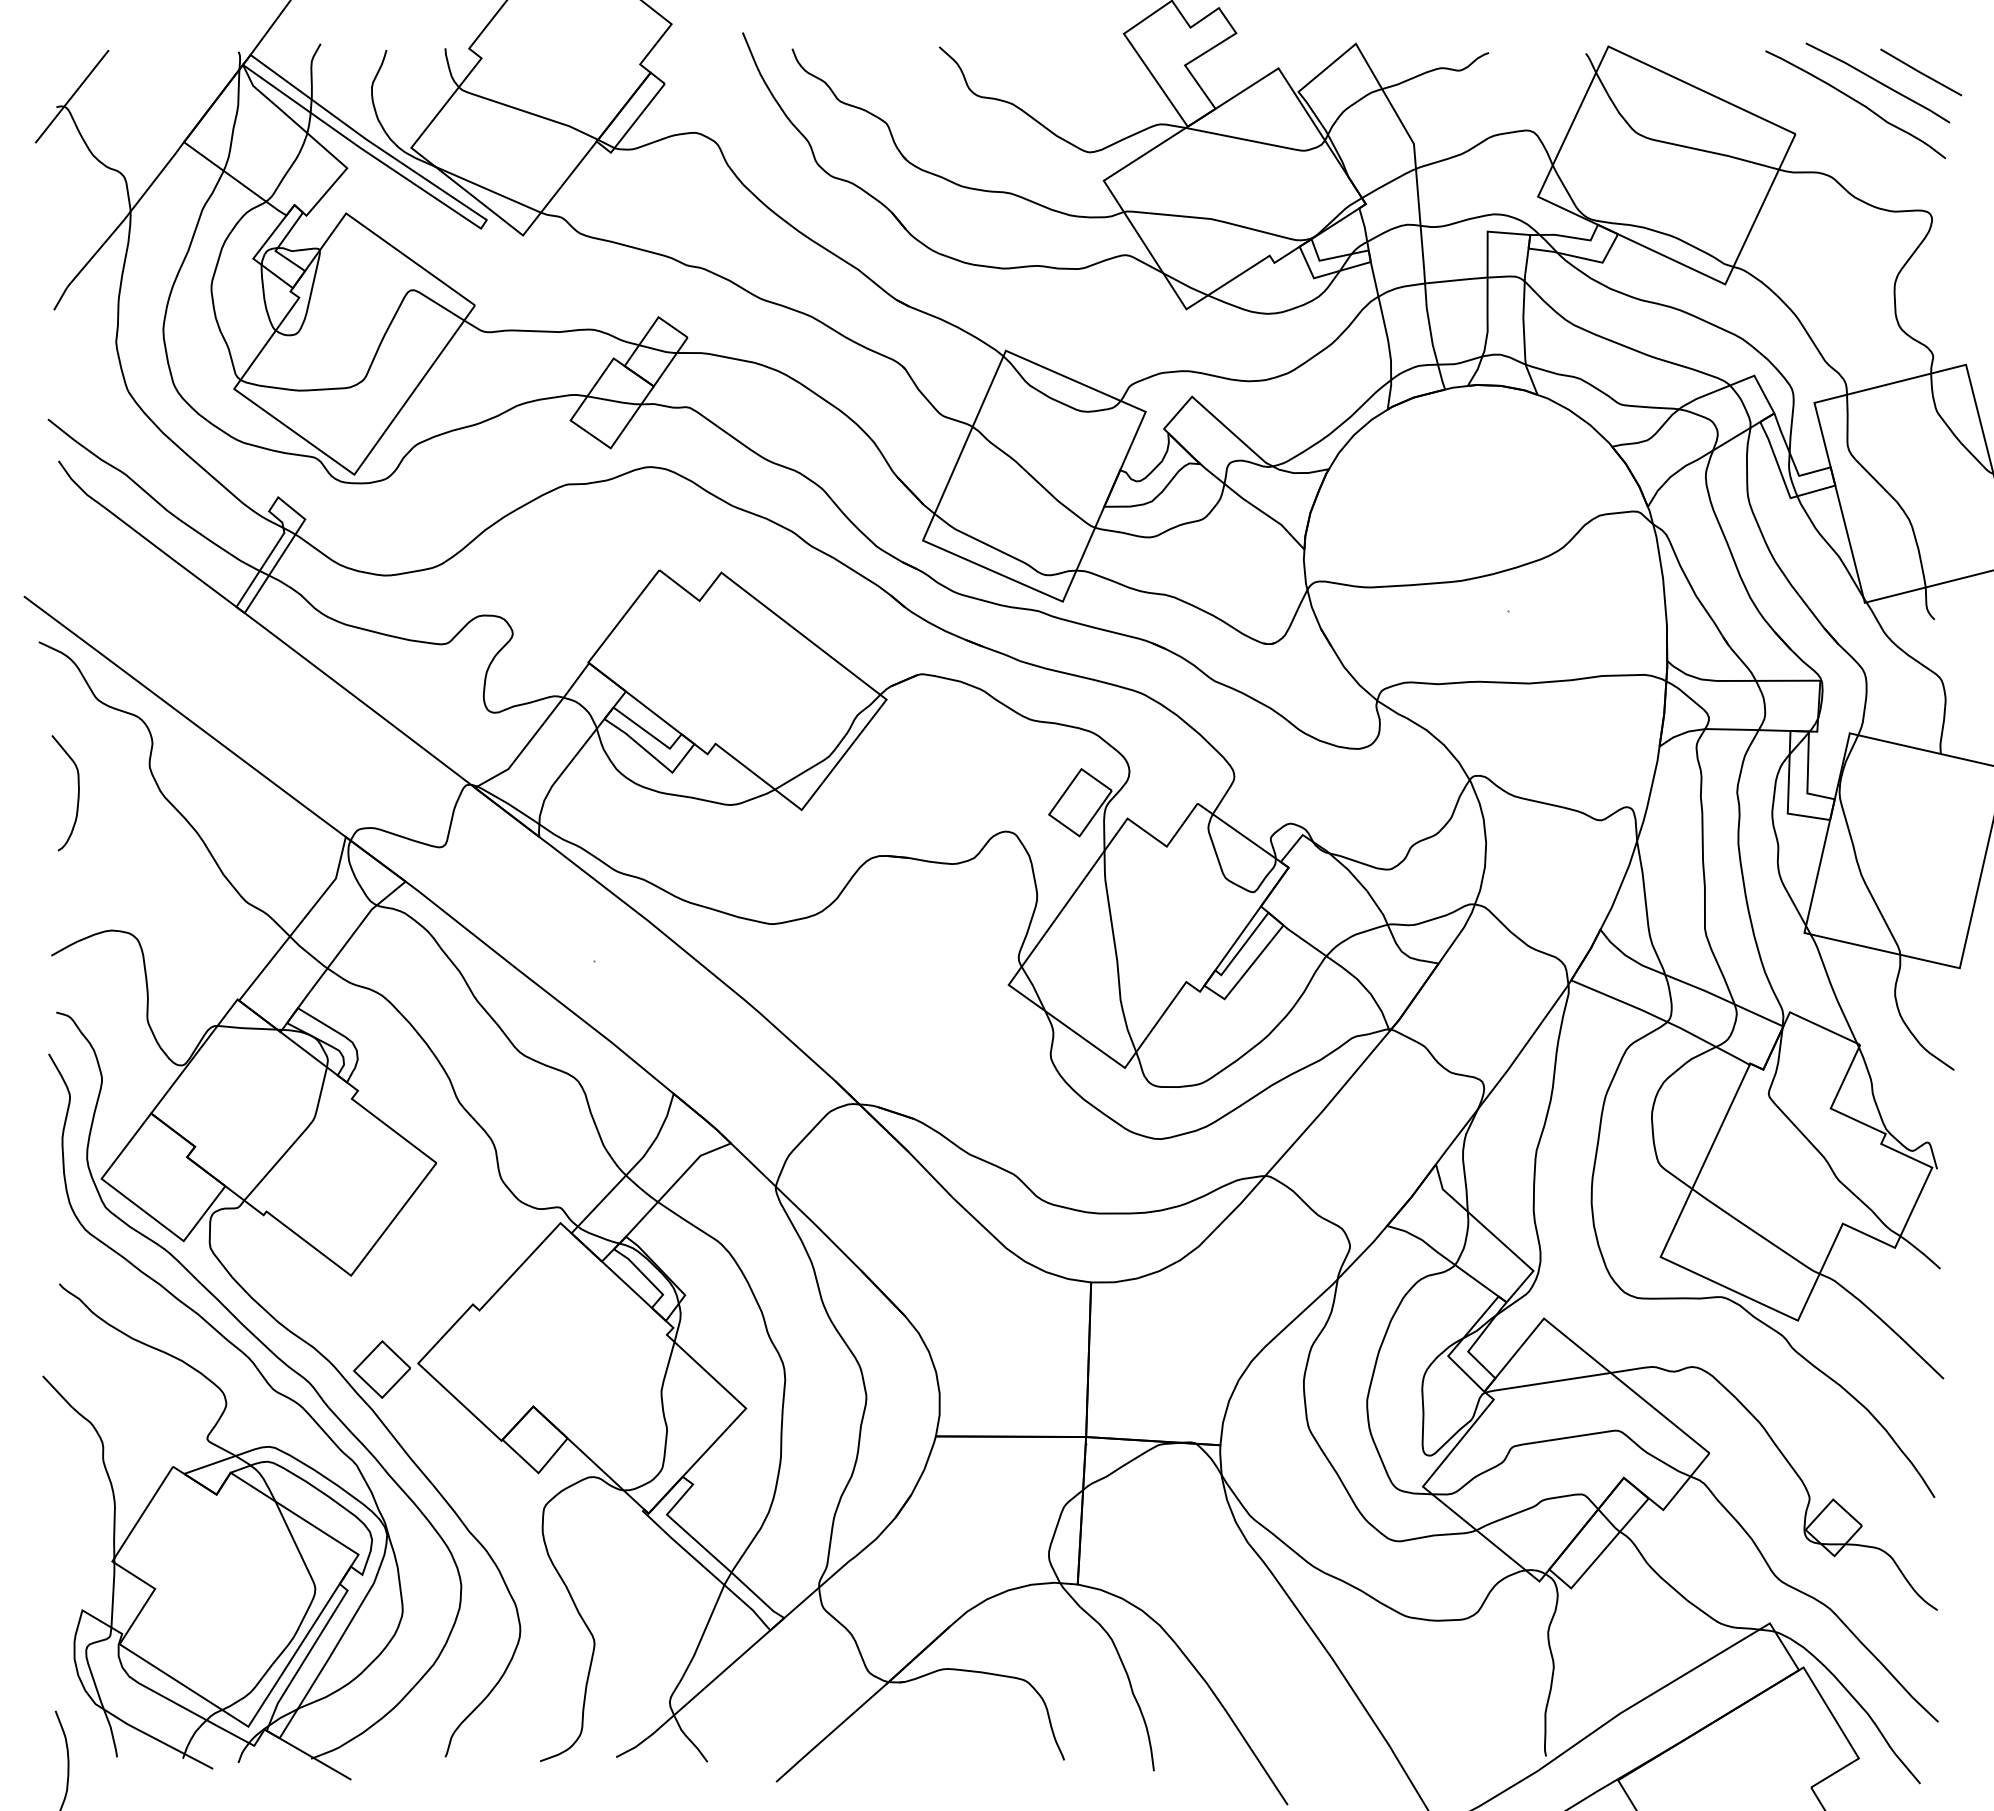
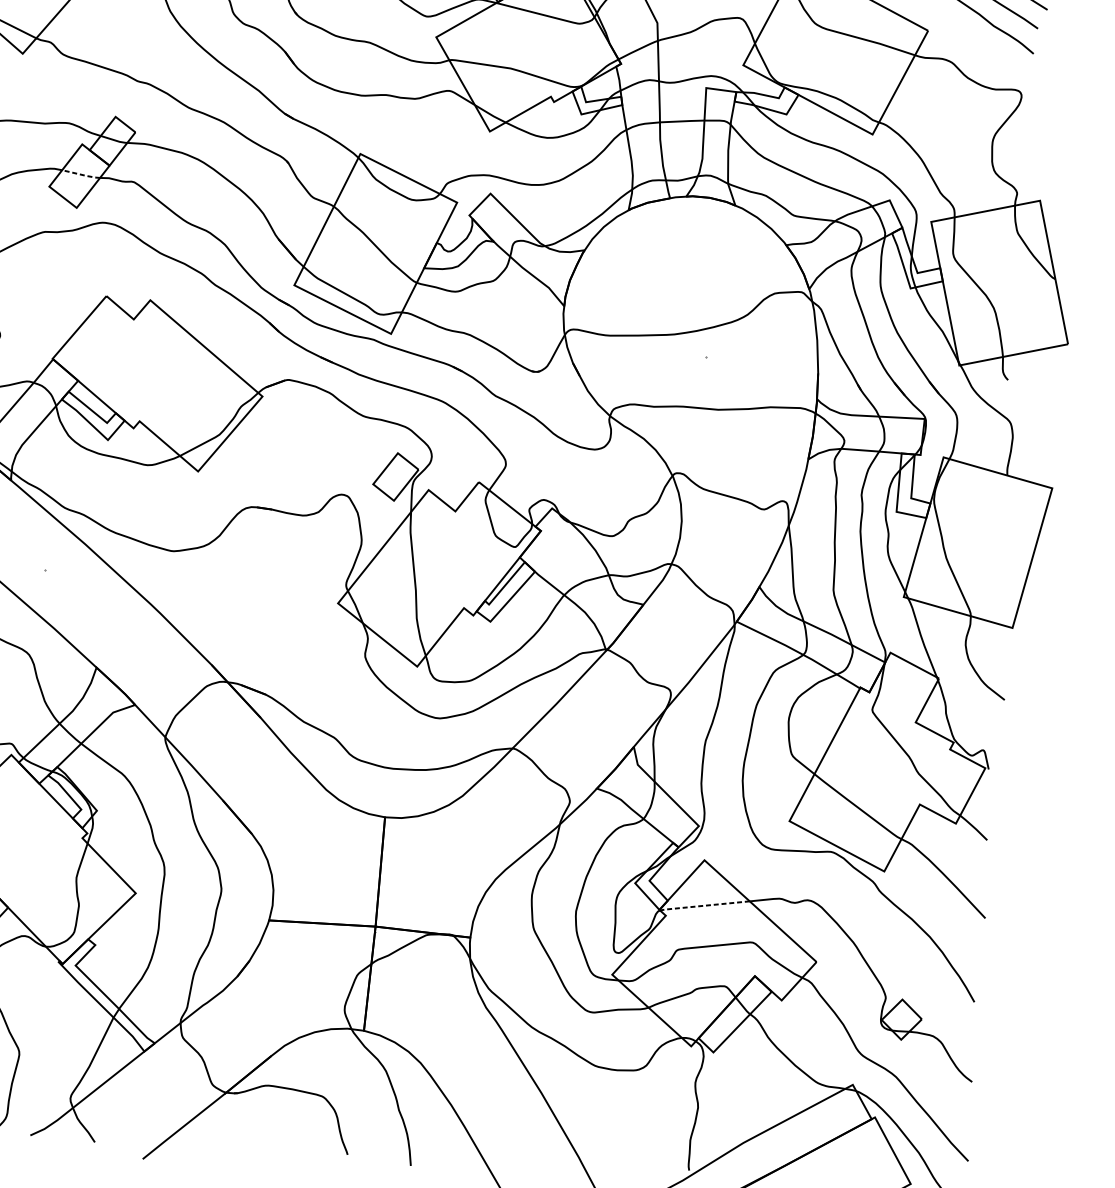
line: (615, 401) -> (81, 174), solid -> dashed
line: (1546, 1382) -> (703, 905), solid -> dashed

